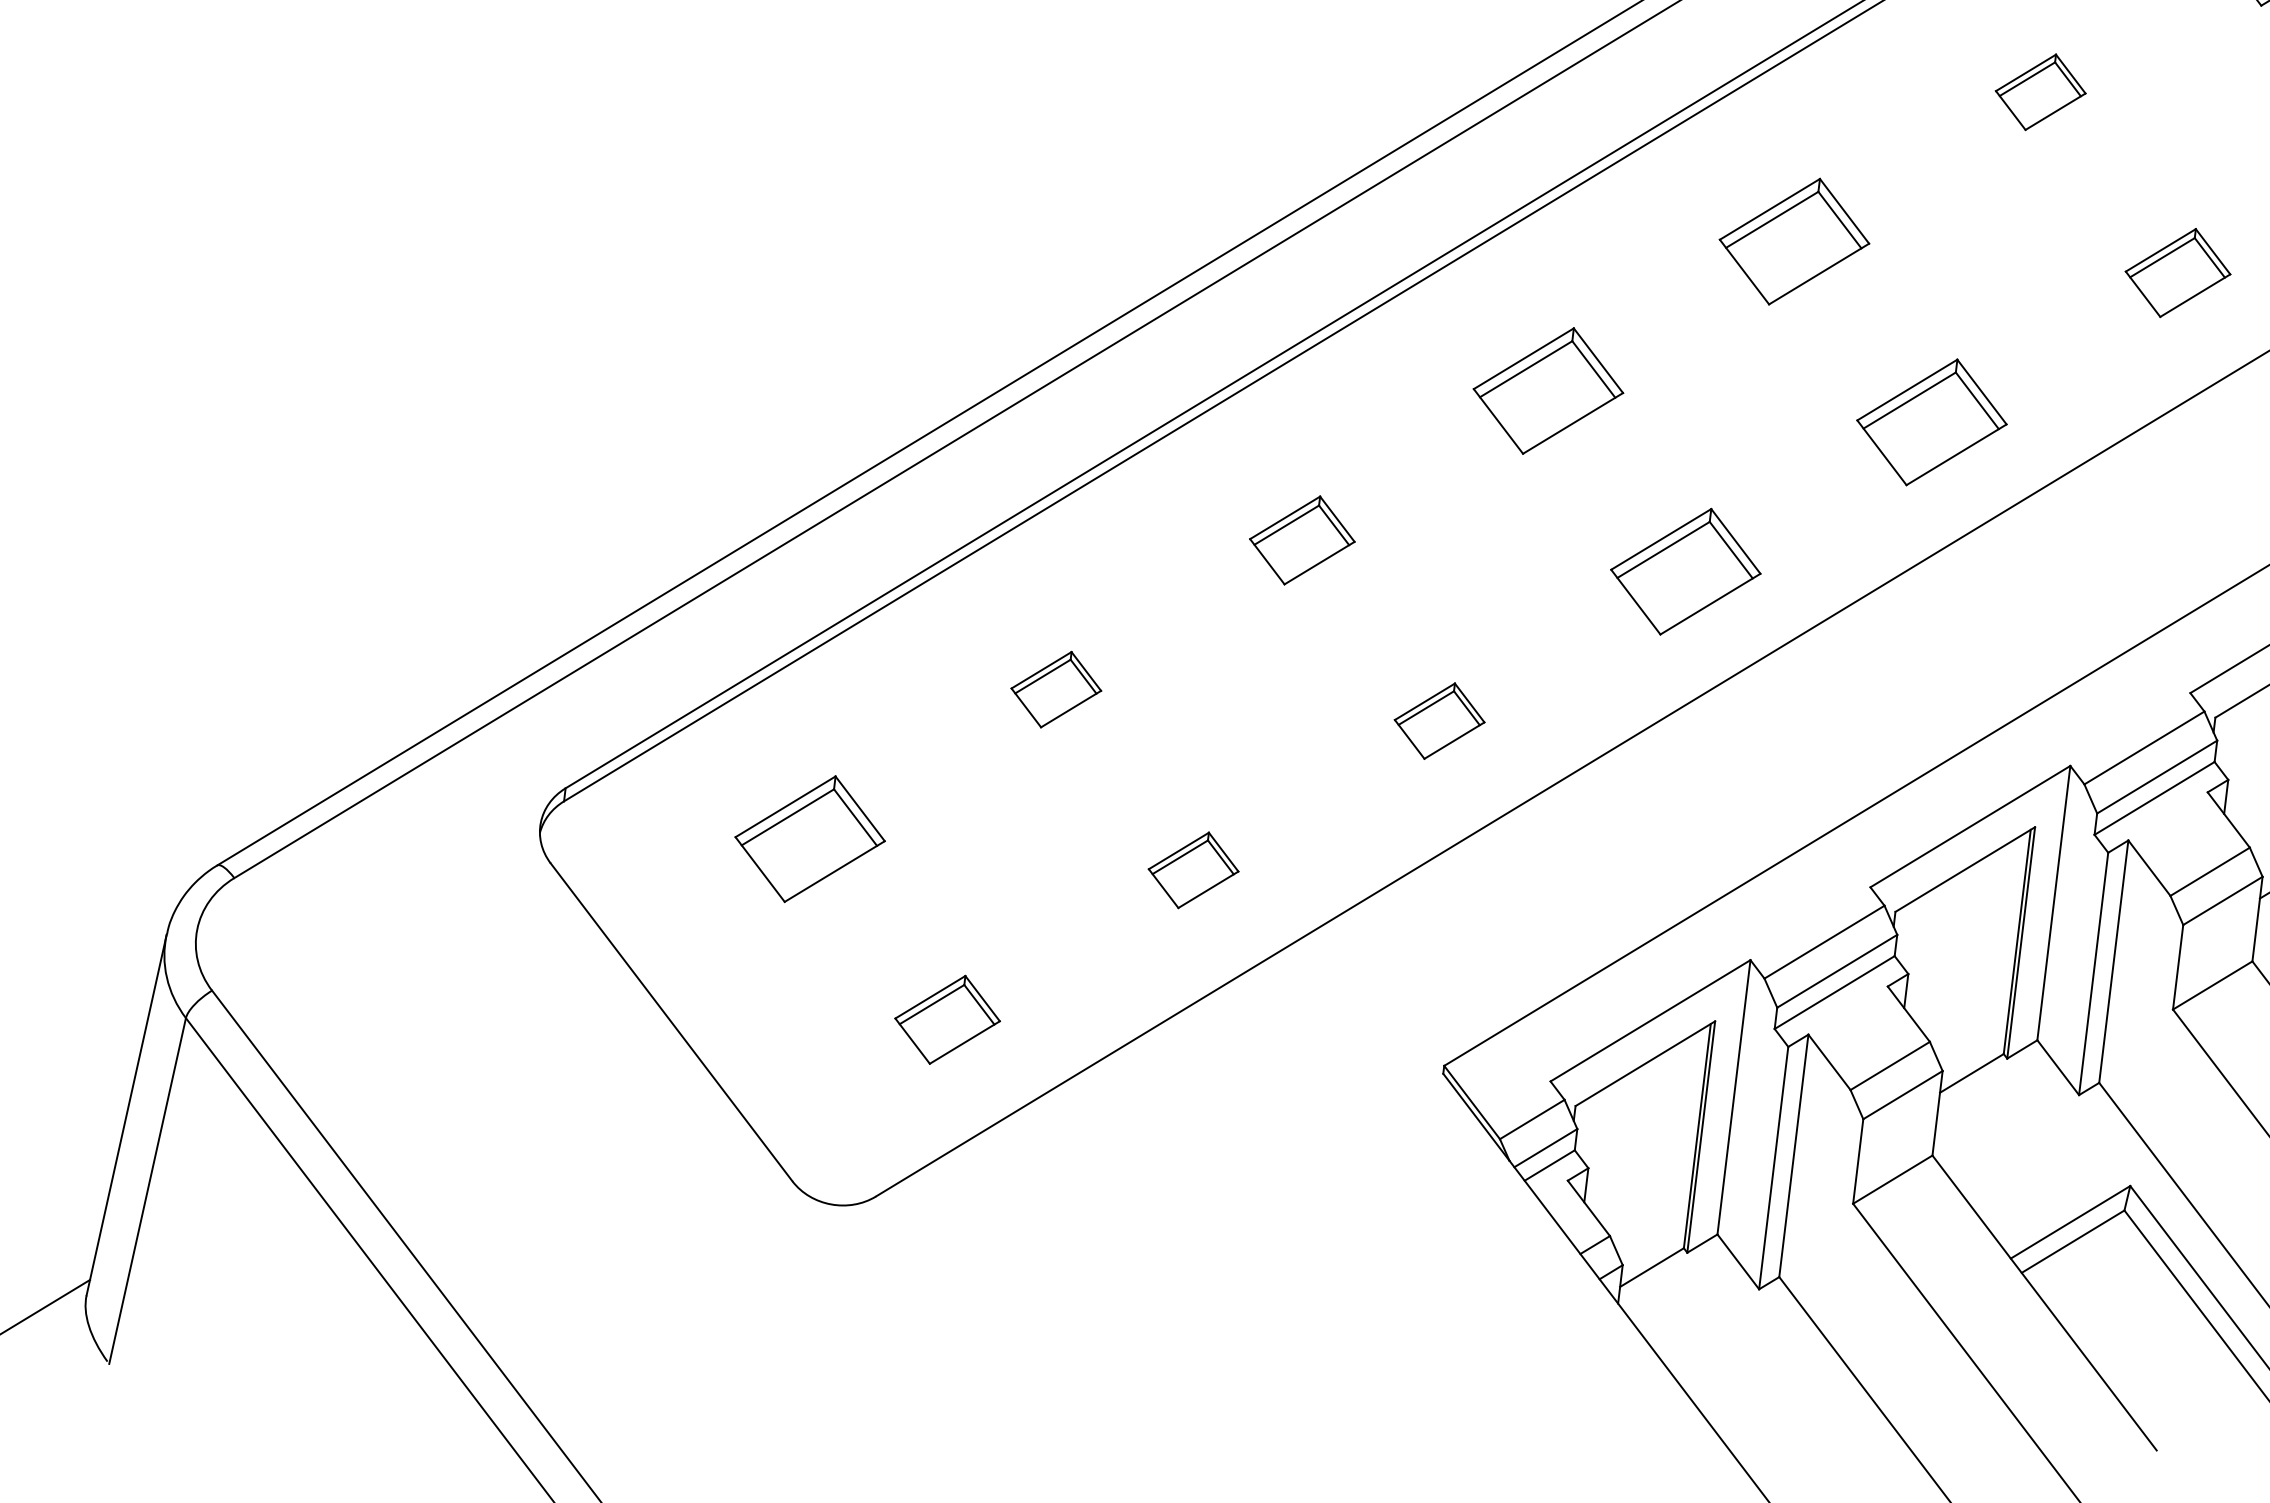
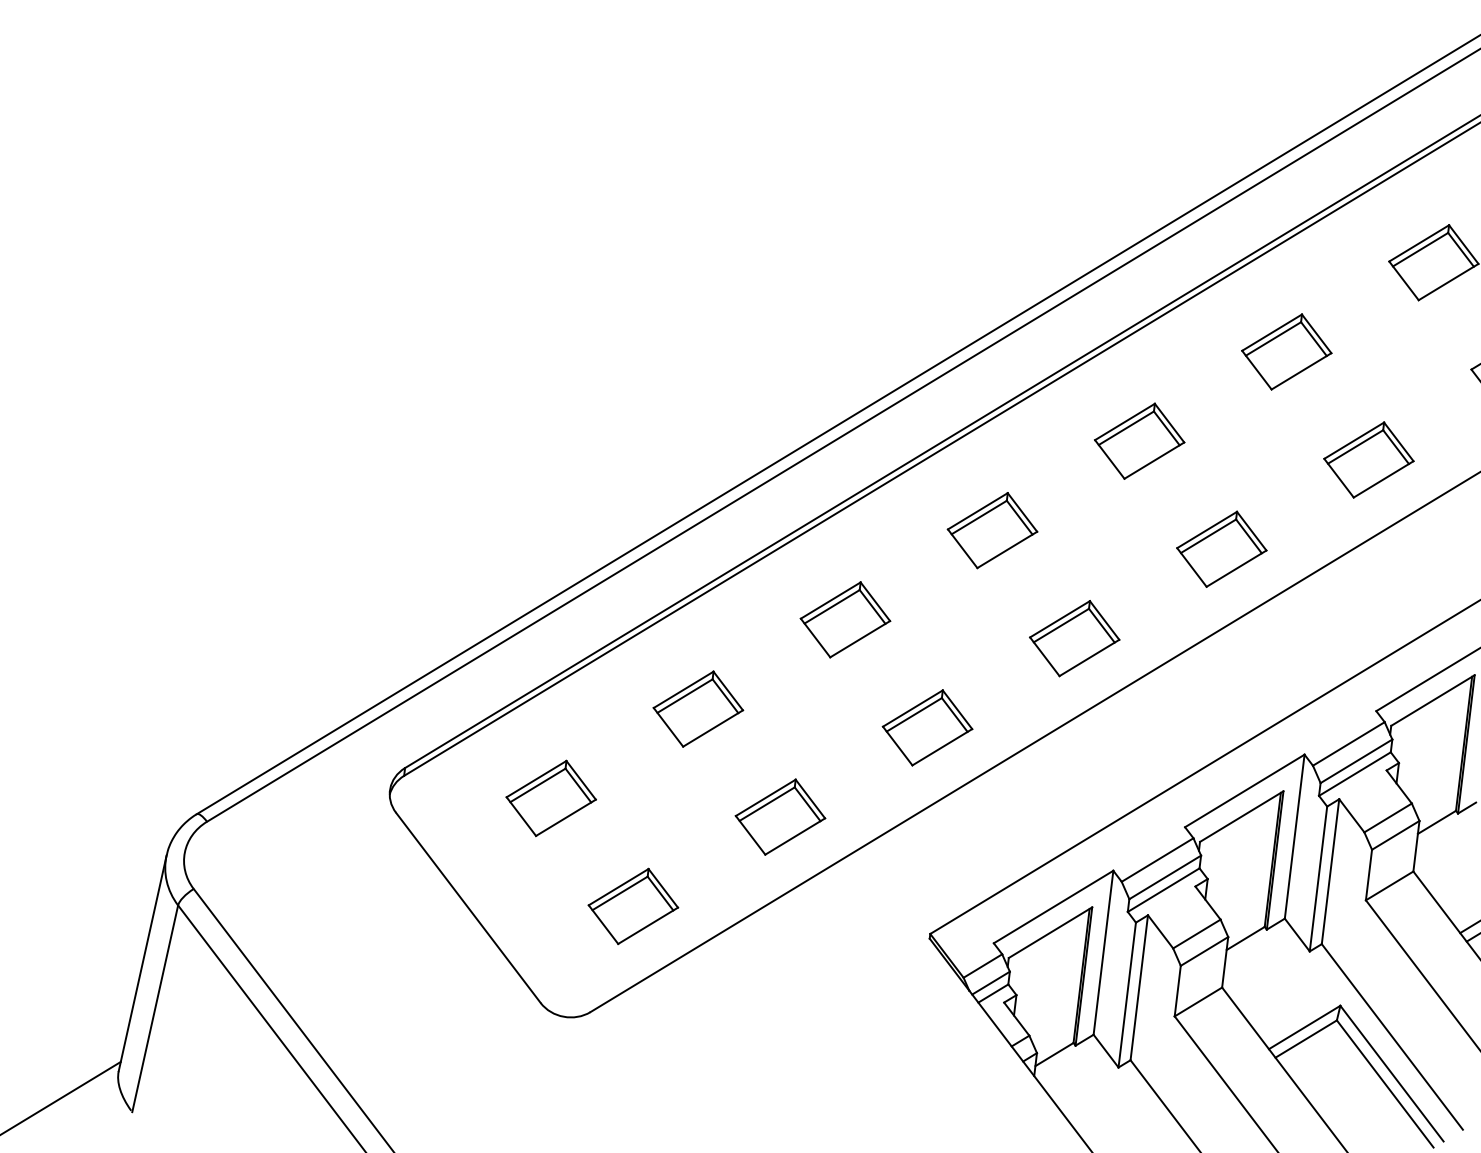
part: (2040, 91) -> (1286, 351), size x1.67
part: (2177, 272) -> (1368, 459), size x1.43
part: (1302, 539) -> (845, 619), size x1.43
part: (1056, 688) -> (698, 708), size x1.67
part: (1439, 720) -> (927, 727), size x1.67
part: (1193, 869) -> (780, 816), size x1.67
part: (947, 1019) -> (633, 906), size x1.43

